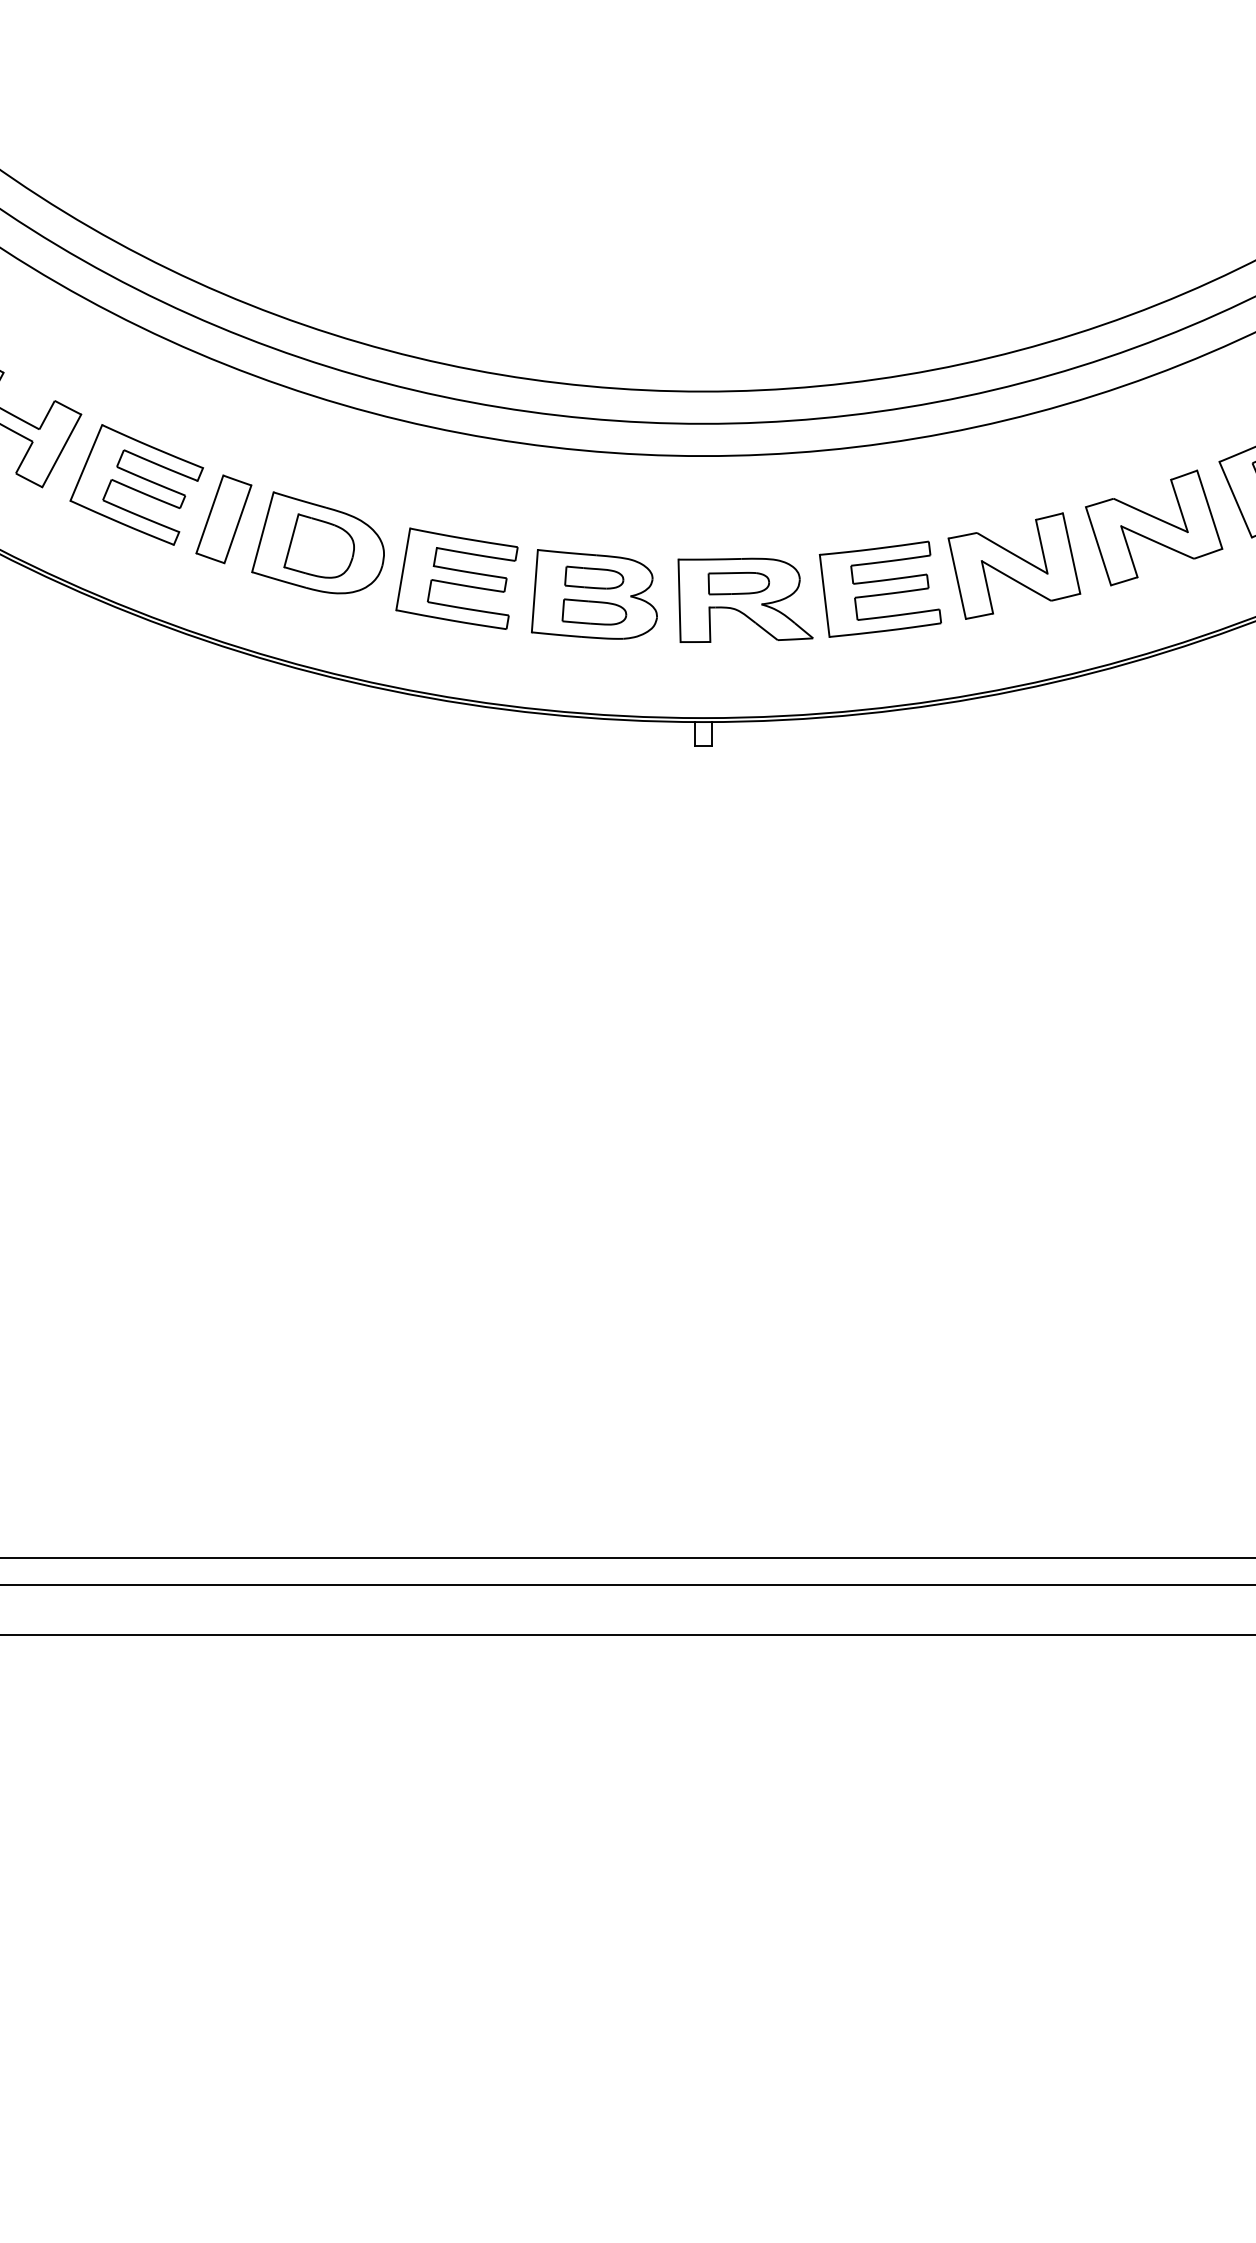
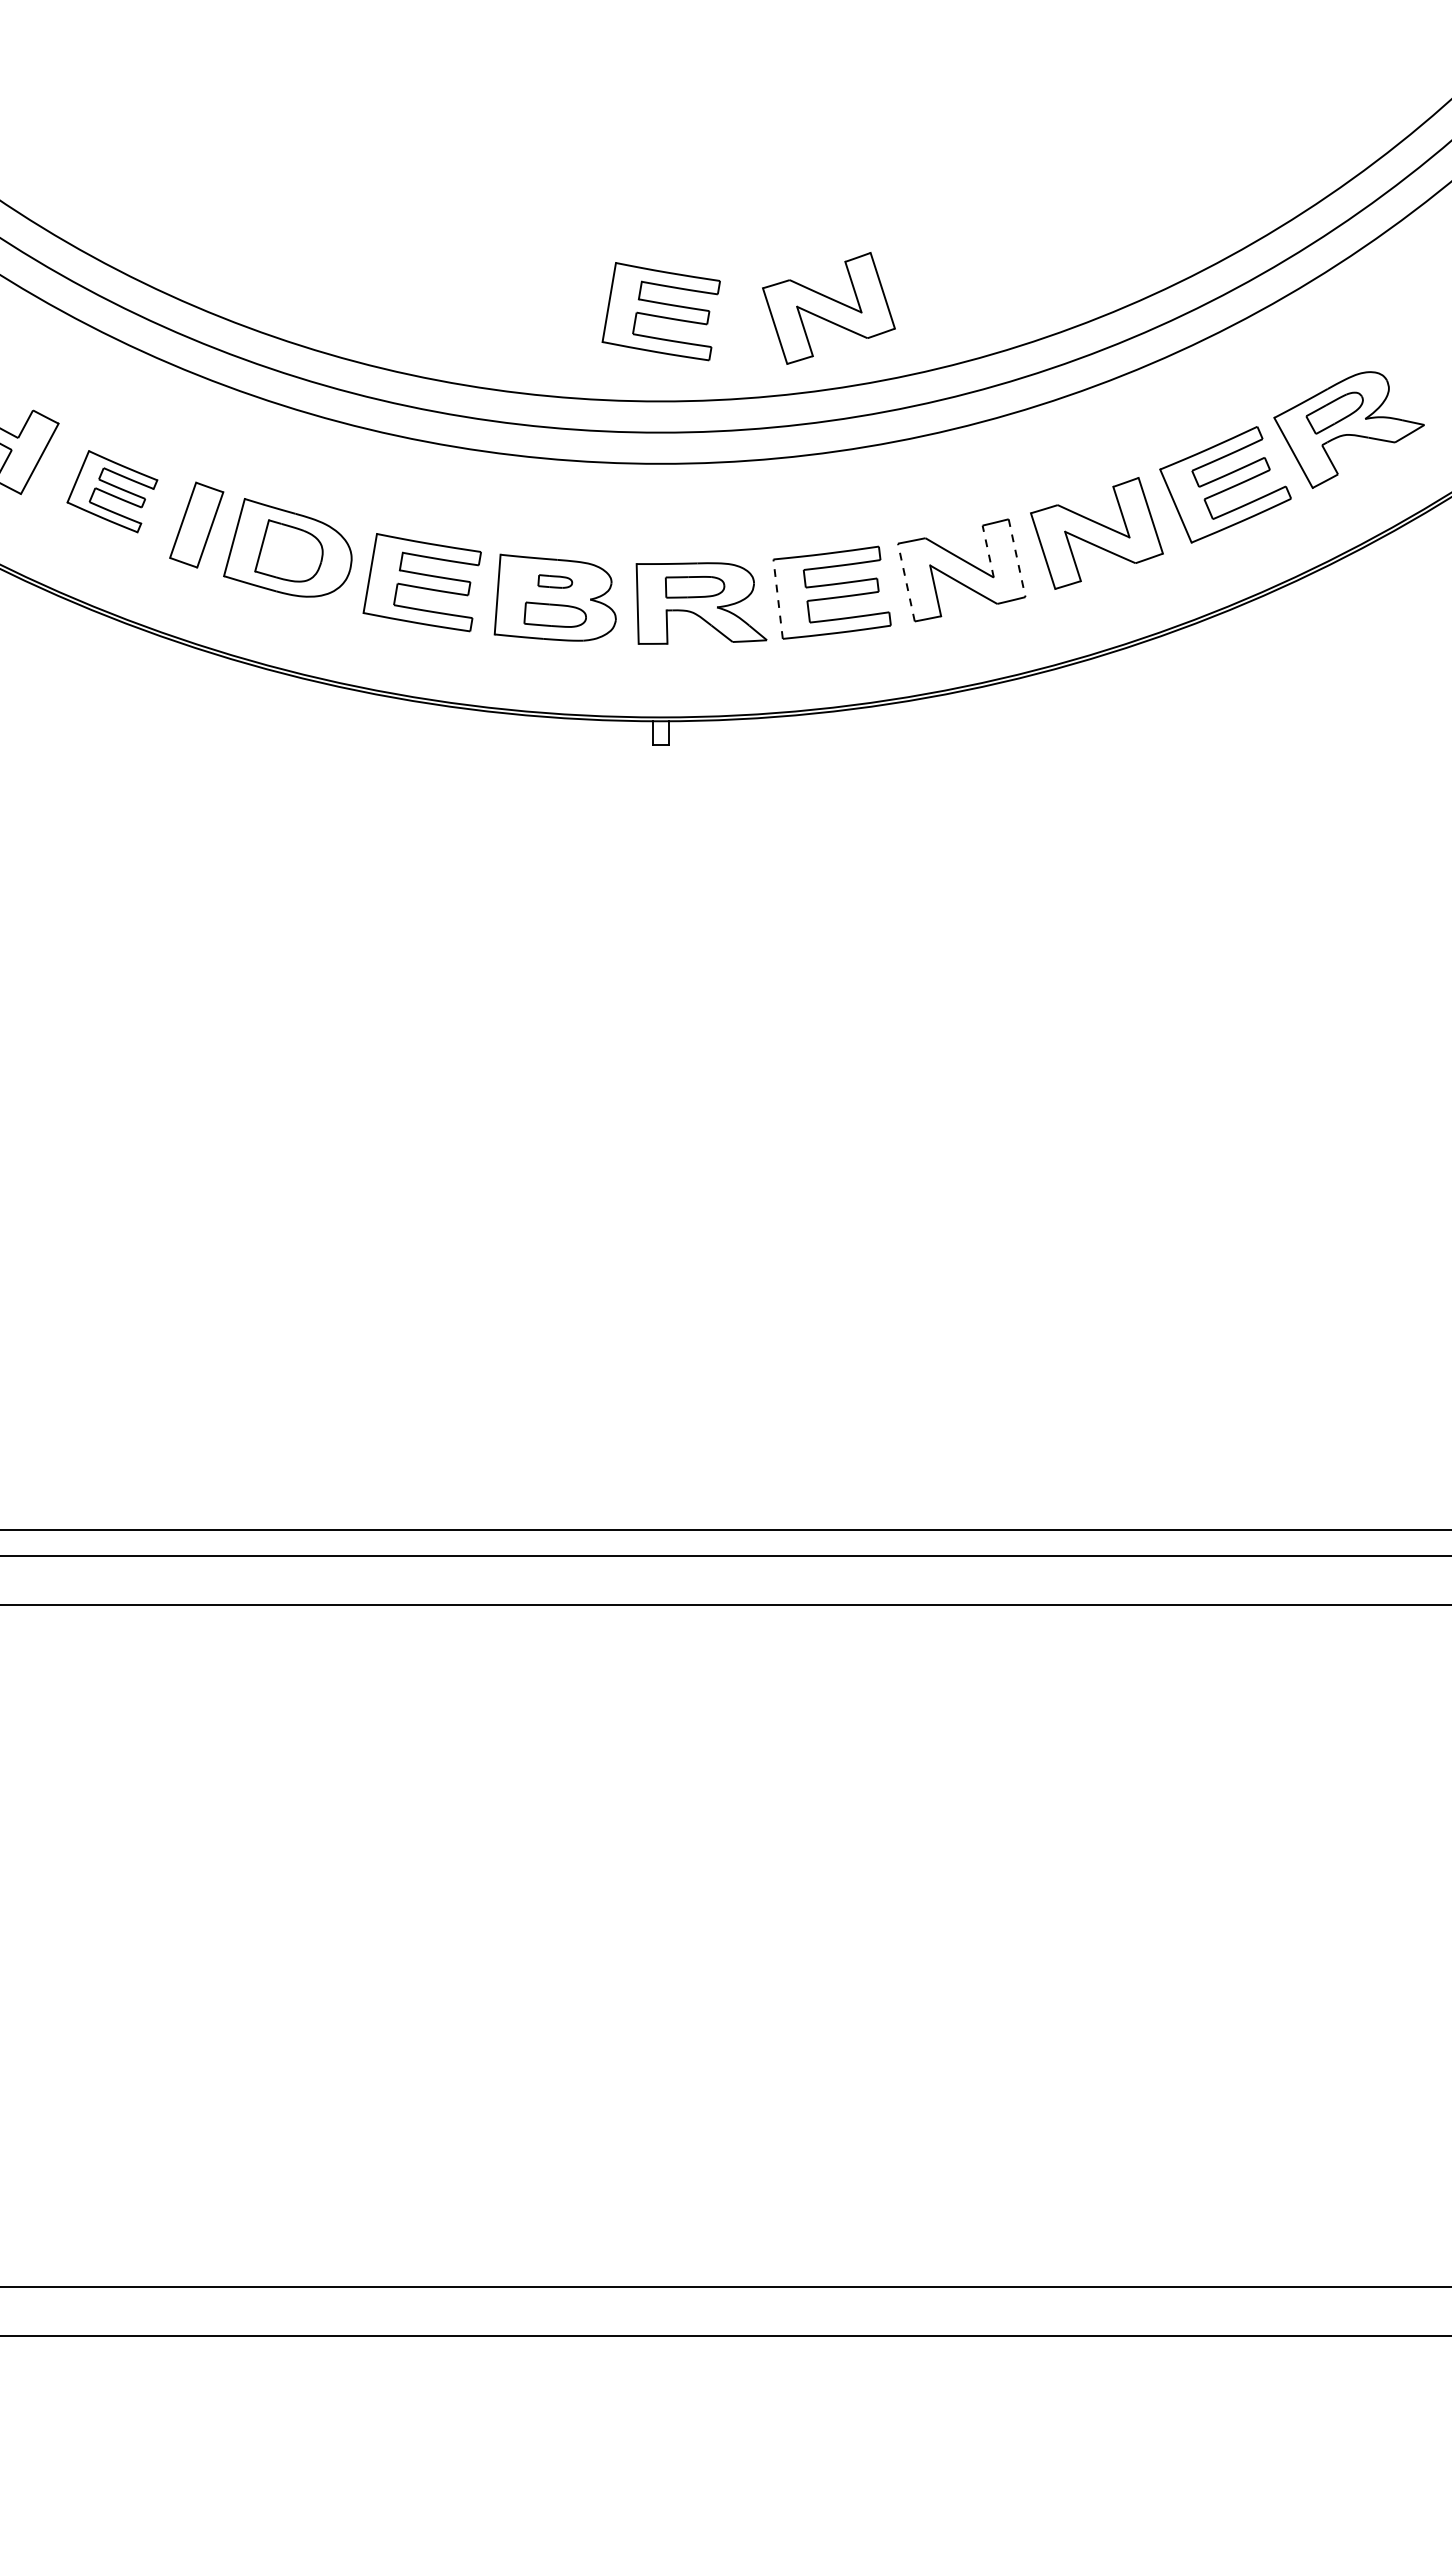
part: (876, 295) -> (828, 308), added
part: (703, 298) -> (660, 311), added
part: (136, 484) -> (112, 491), size x0.7
line: (1042, 546) -> (988, 551), solid -> dashed
line: (1072, 553) -> (1017, 558), solid -> dashed
part: (594, 577) -> (555, 581), size x0.6
line: (957, 578) -> (906, 582), solid -> dashed
line: (825, 596) -> (778, 599), solid -> dashed

